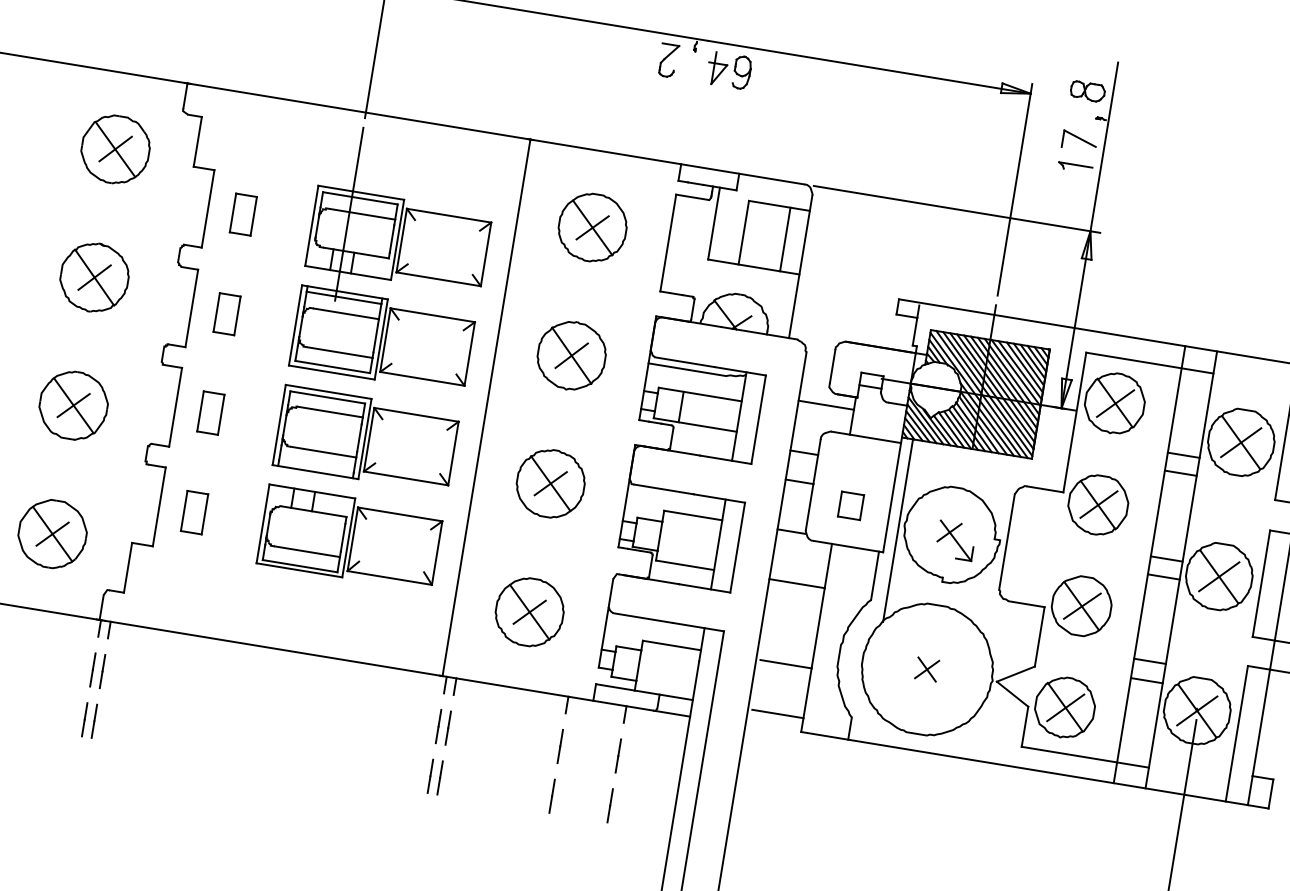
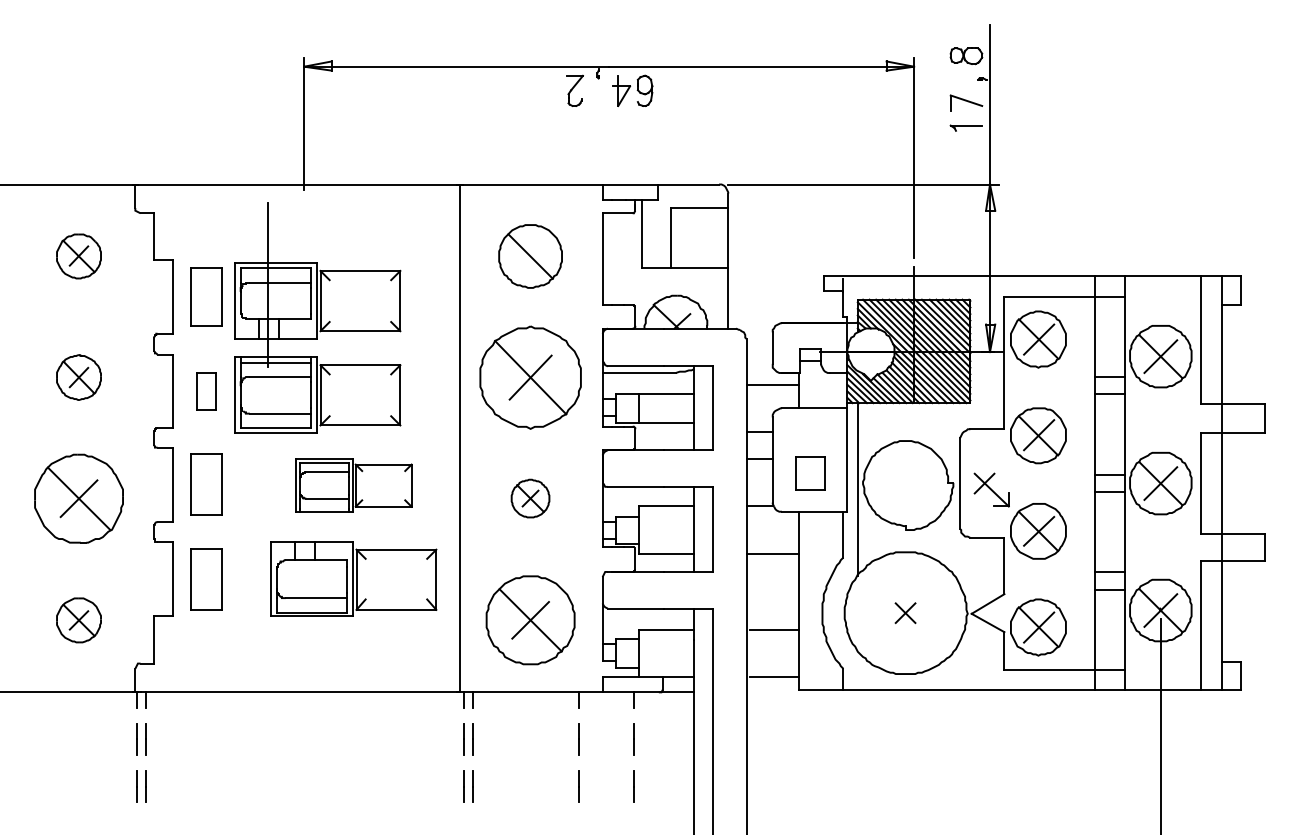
part: (115, 149) -> (78, 256), size x0.7
part: (243, 214) -> (206, 296), size x1.6
line: (592, 227) -> (530, 256), removed
line: (784, 239) -> (709, 238), removed
part: (395, 257) -> (317, 317), moved
part: (94, 277) -> (78, 377), size x0.7
part: (571, 355) -> (530, 377), size x1.6
part: (73, 405) -> (78, 498), size x1.4
part: (210, 412) -> (206, 484), size x1.6
part: (365, 439) -> (353, 485), size x0.7
part: (550, 483) -> (530, 498), size x0.6
part: (850, 505) -> (810, 473), size x1.4
part: (194, 511) -> (206, 578), size x1.6
part: (52, 534) -> (78, 620), size x0.7
part: (955, 540) -> (991, 489), moved
part: (529, 612) -> (530, 620), size x1.4

